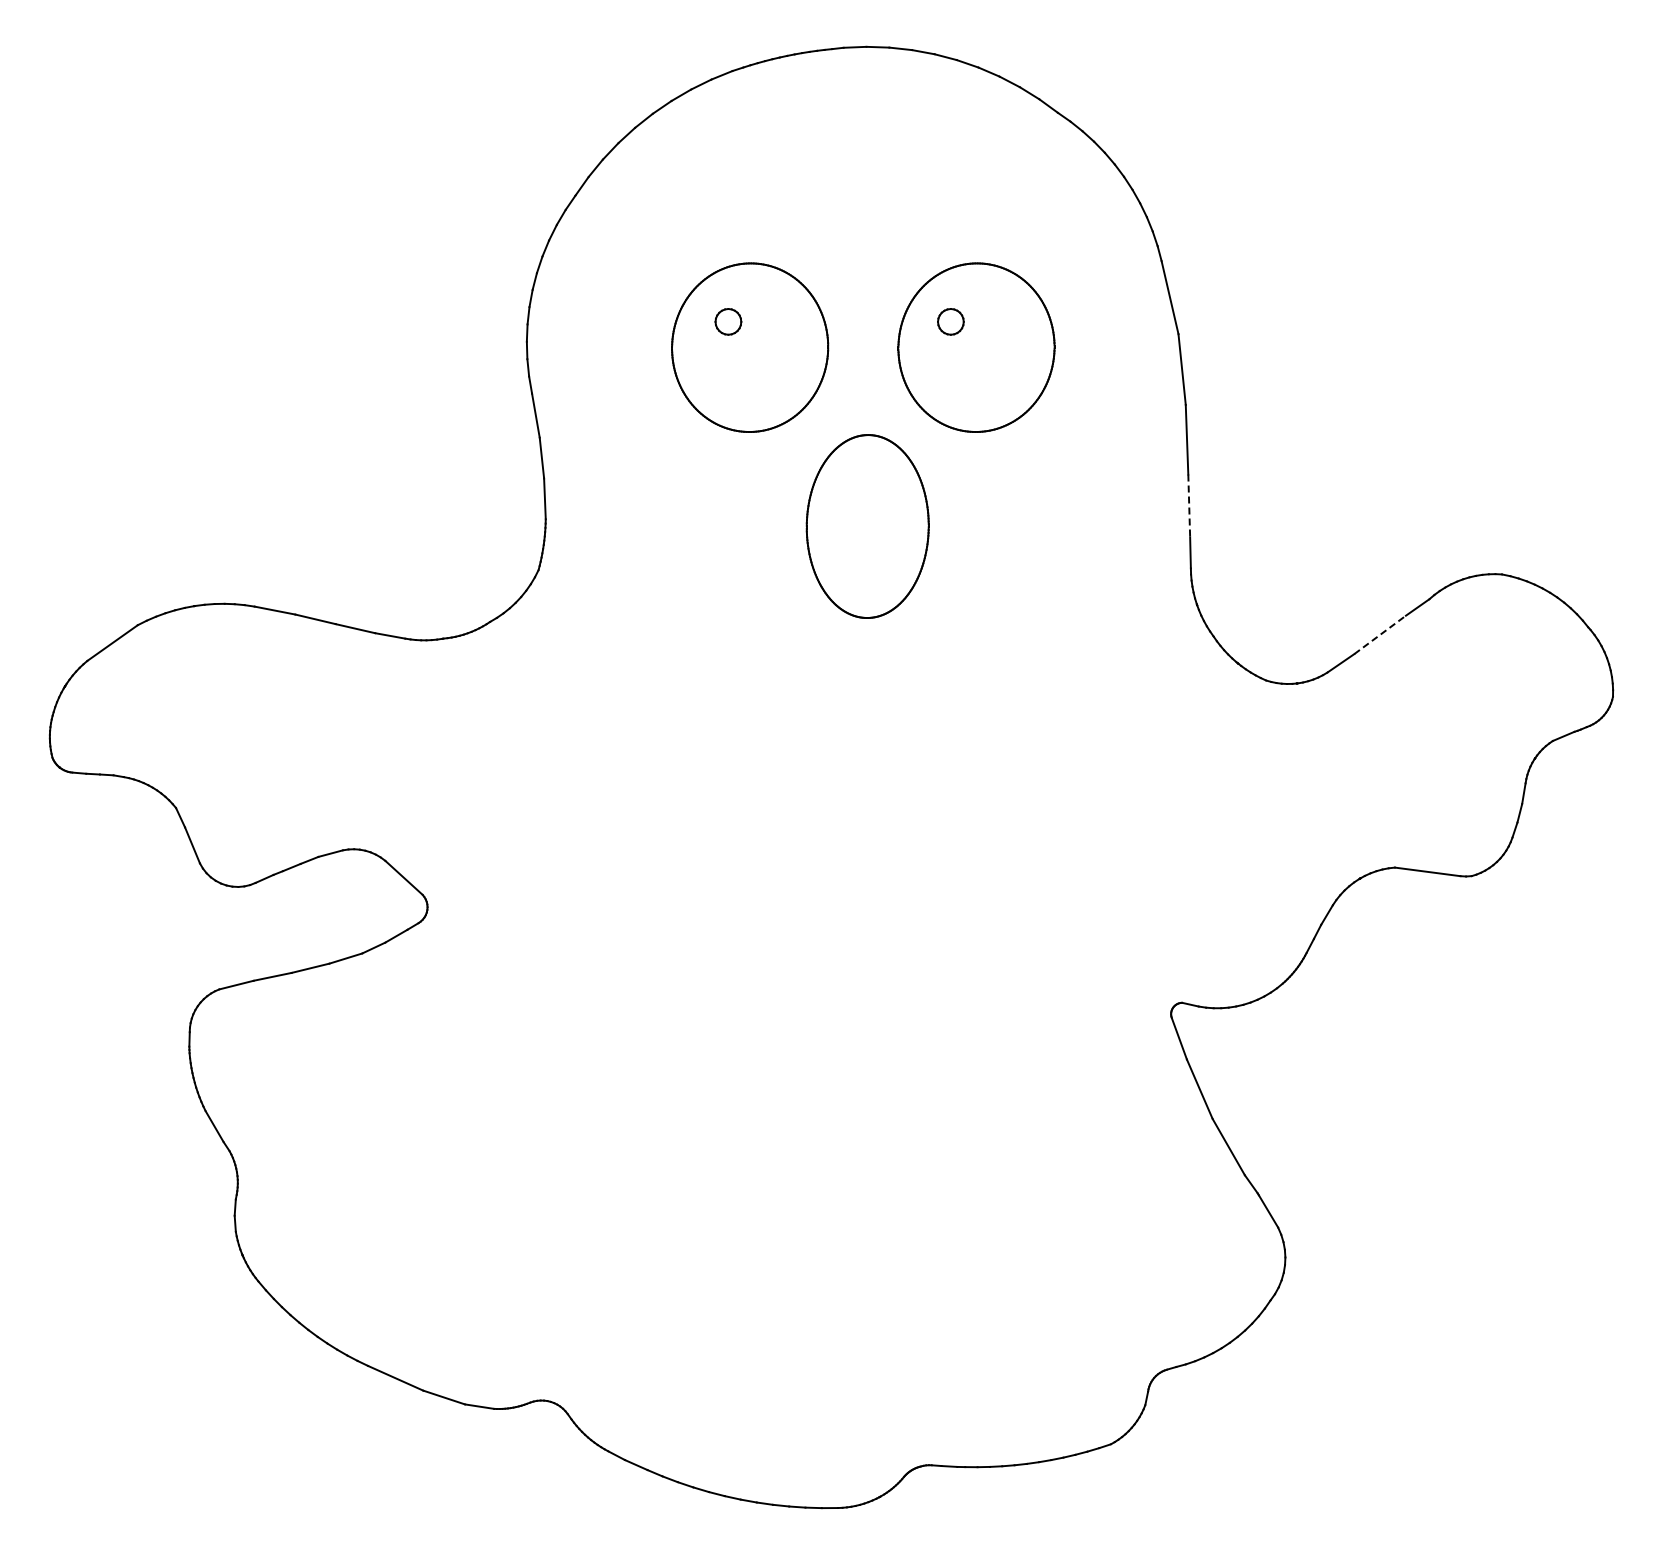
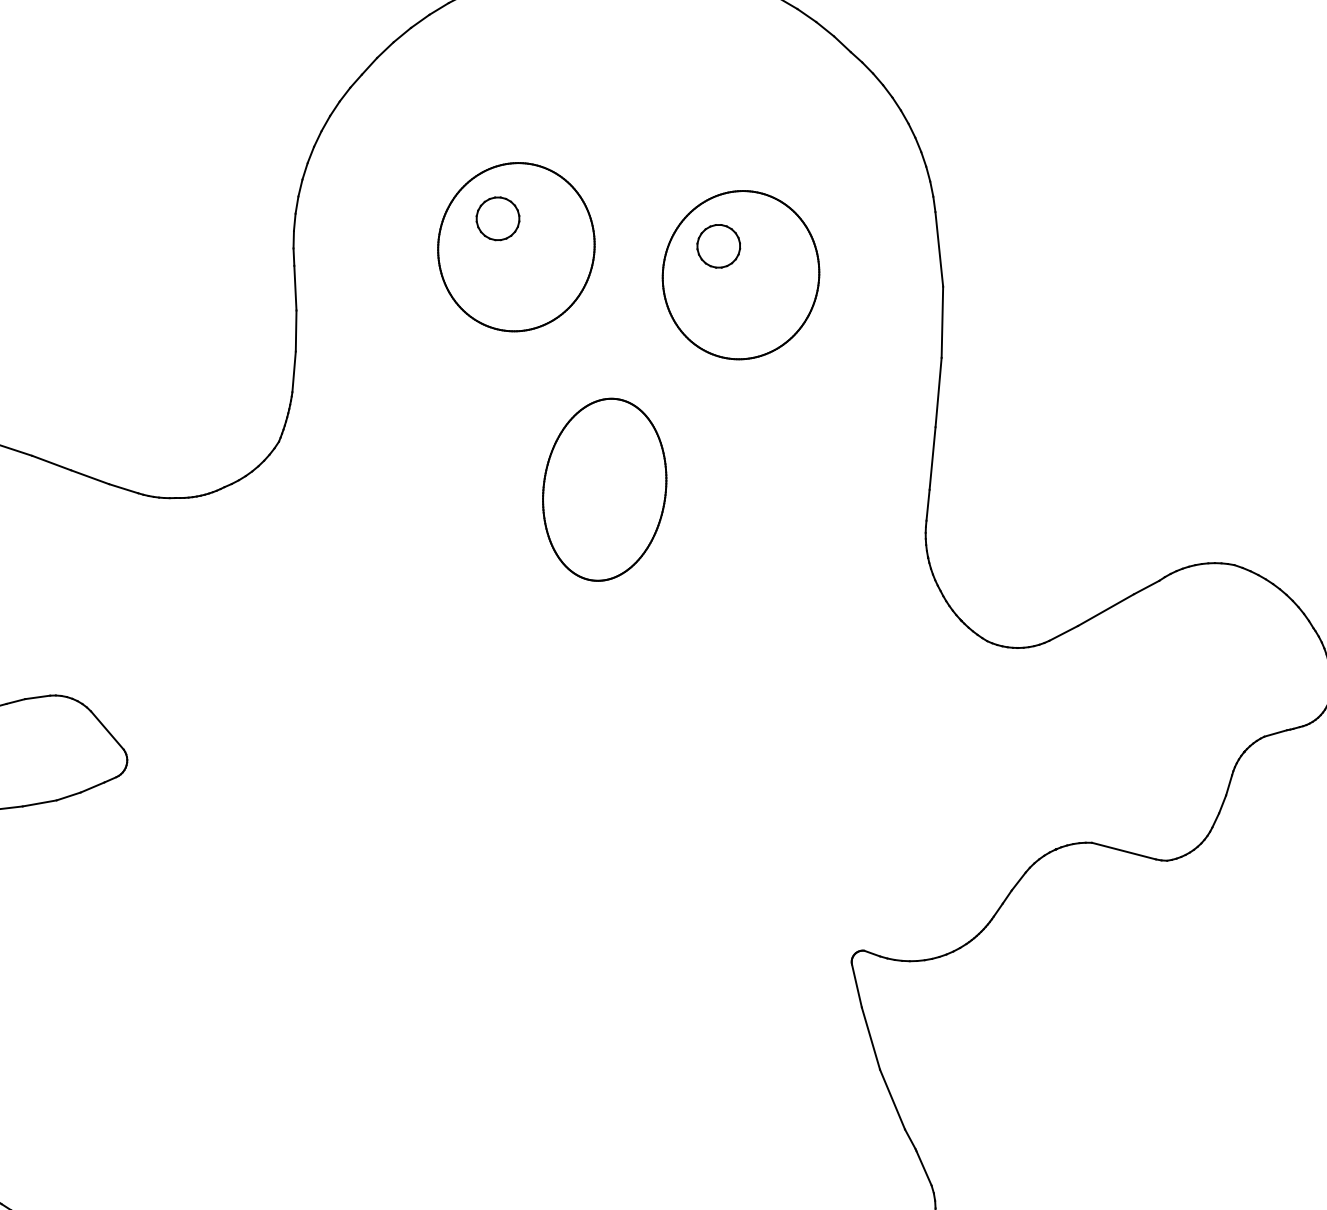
part: (728, 321) -> (498, 218), size x1.67
part: (950, 321) -> (718, 245), size x1.67
line: (1189, 506) -> (932, 459), dashed -> solid
part: (867, 526) -> (604, 489), moved
line: (1380, 634) -> (1106, 609), dashed -> solid

